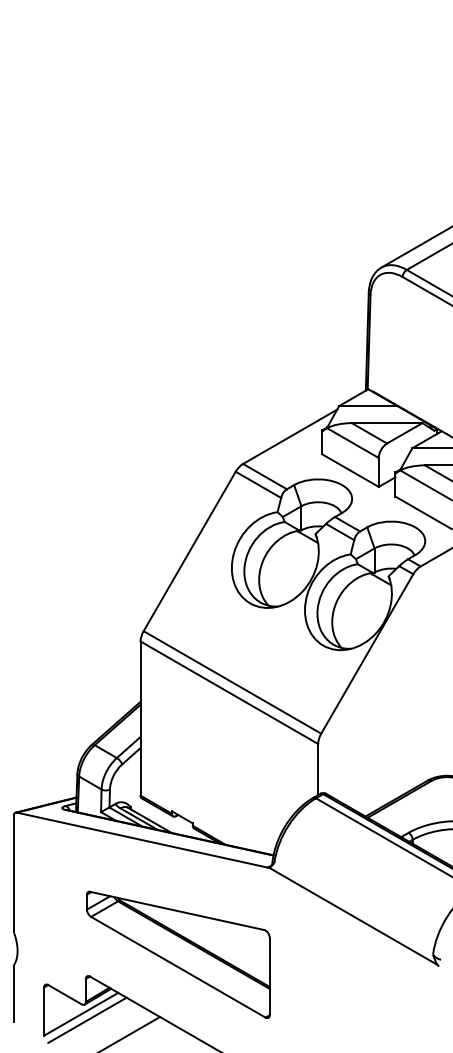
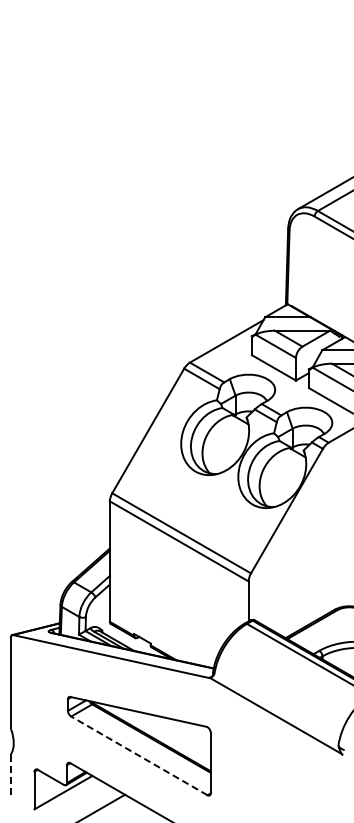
line: (178, 966) -> (139, 755), solid -> dashed
line: (13, 994) -> (10, 777), solid -> dashed
line: (86, 1020) -> (67, 797), removed

